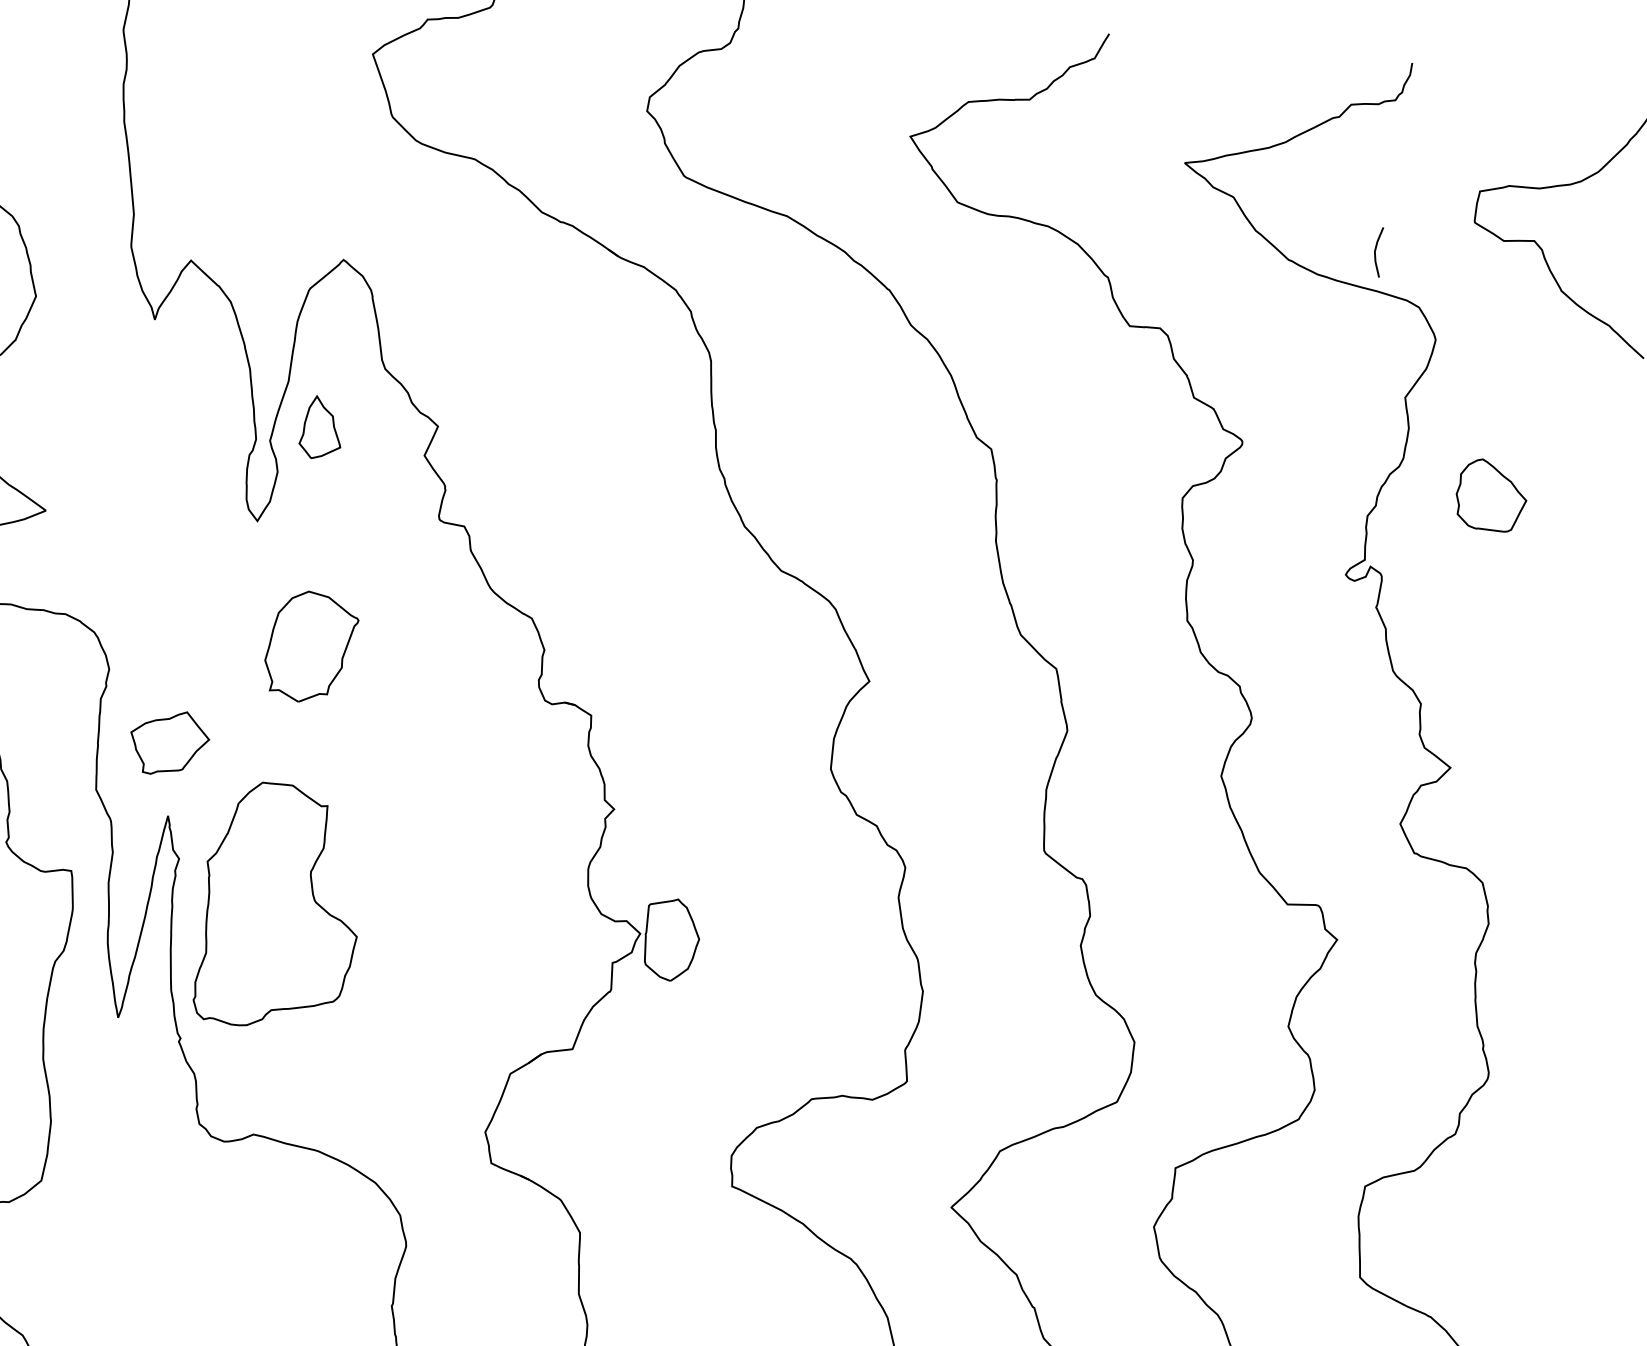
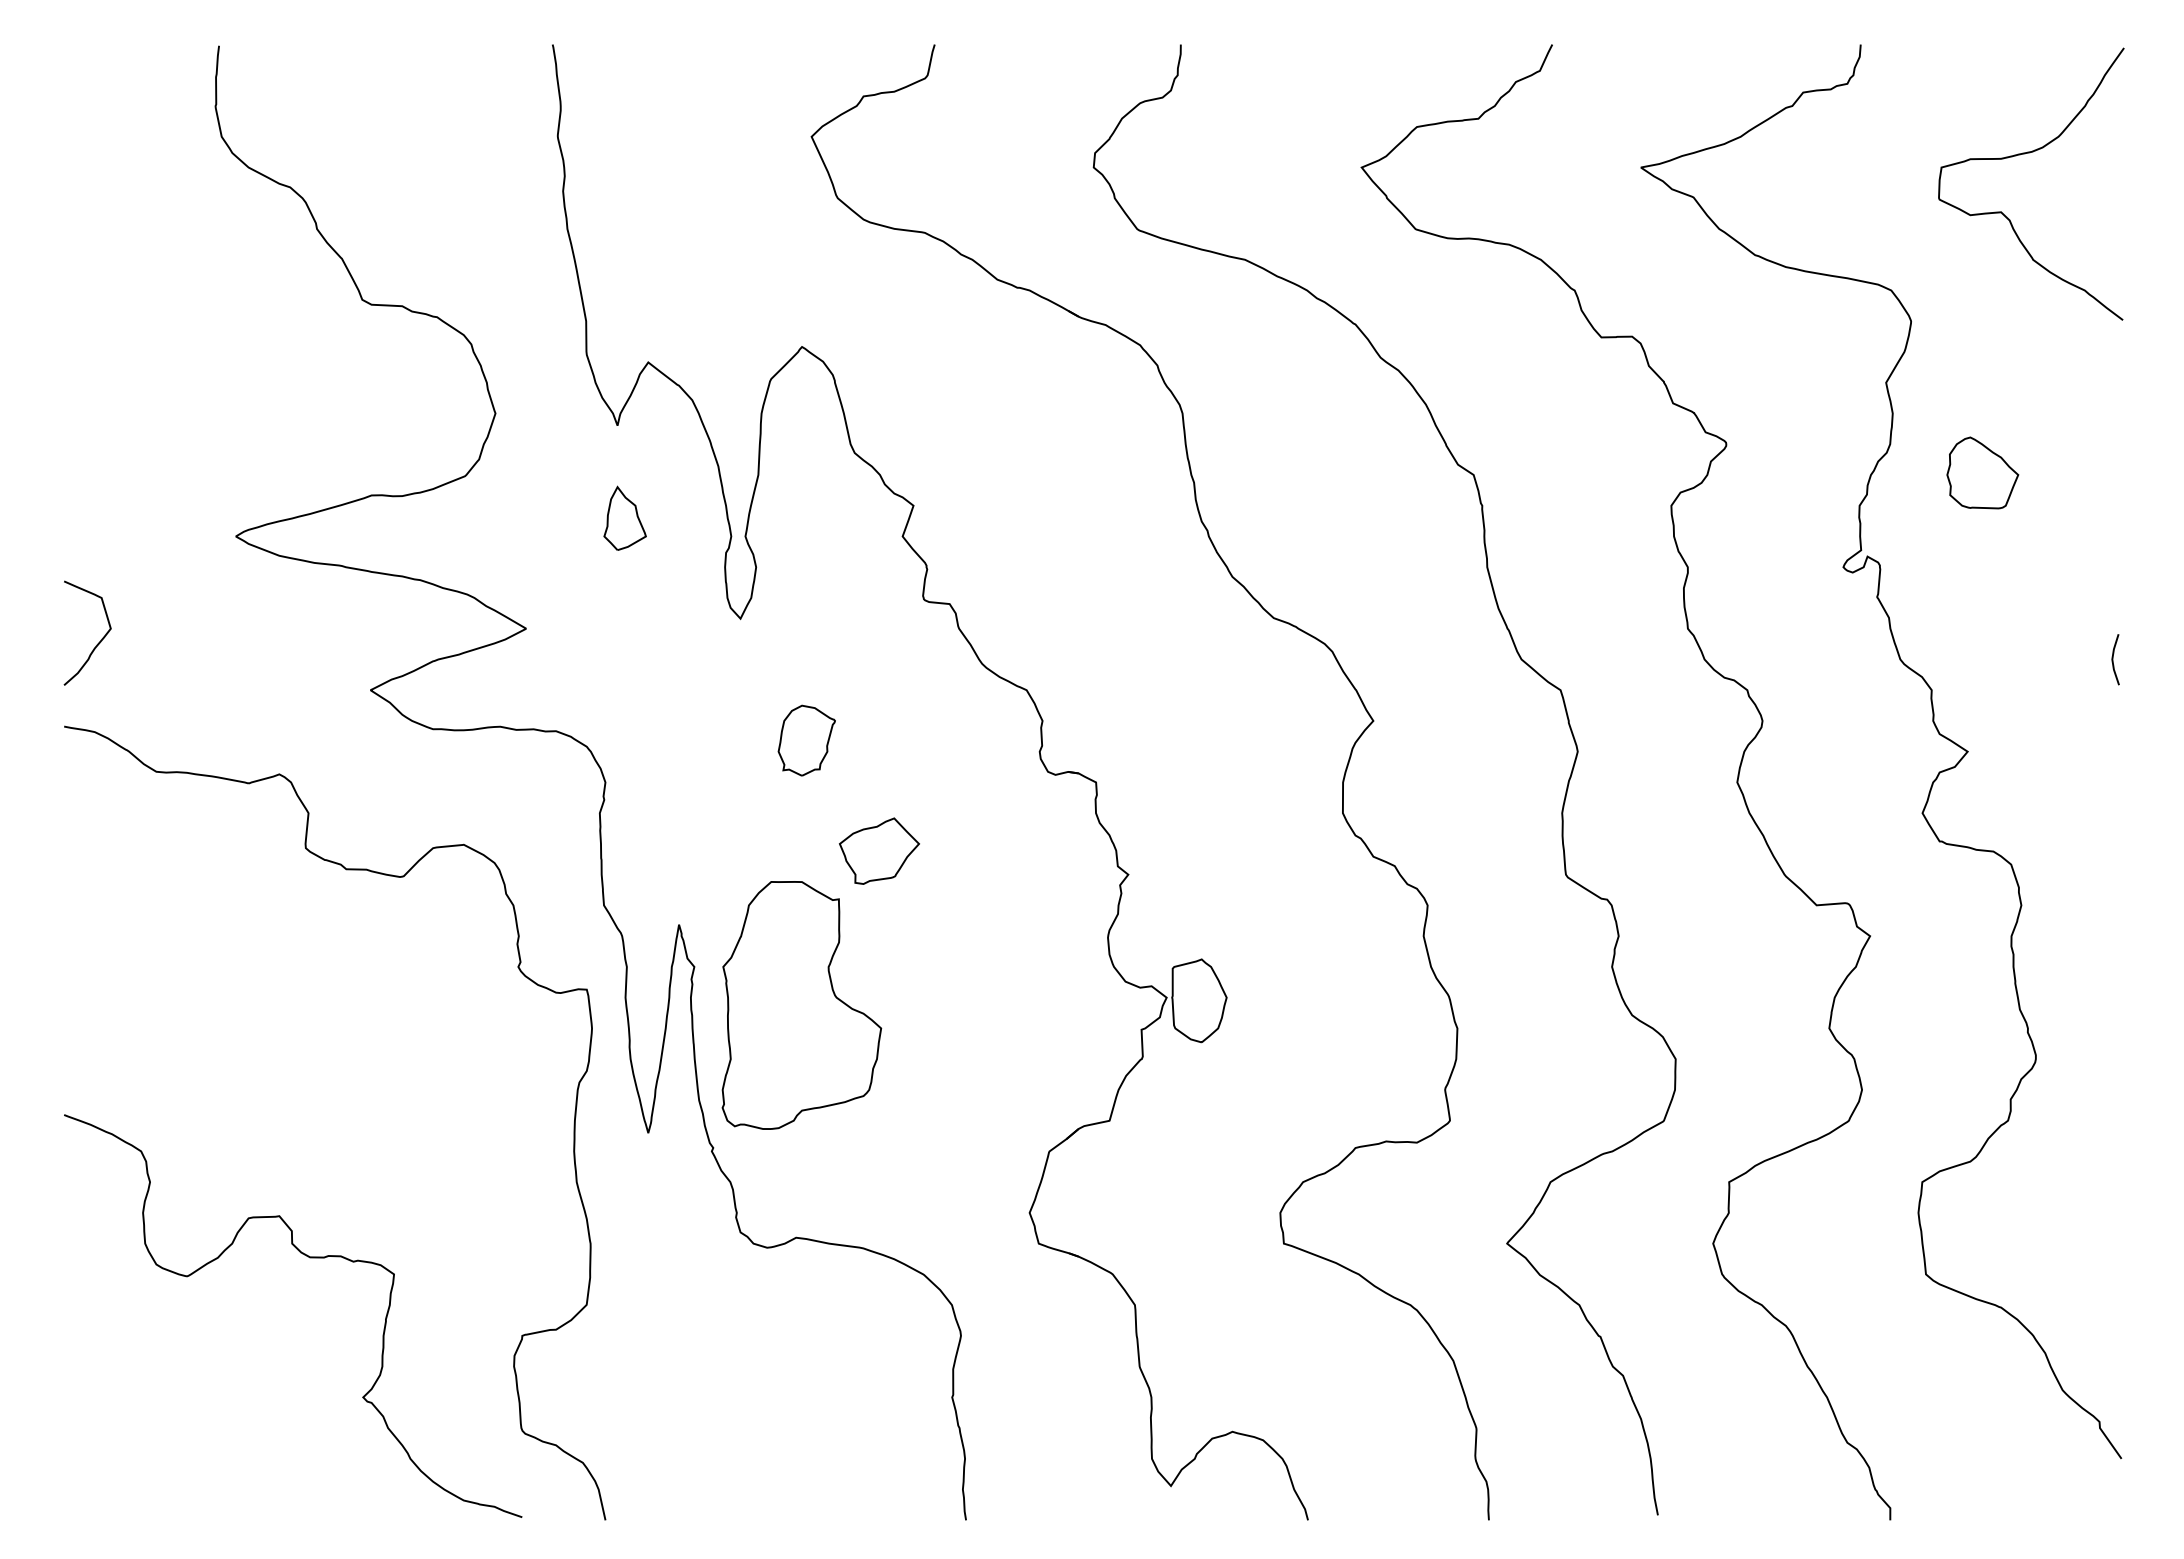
line: (1376, 251) -> (2113, 659), moved
part: (321, 426) -> (624, 517), moved
part: (310, 646) -> (806, 740), size x0.62
part: (169, 742) -> (879, 850), moved

